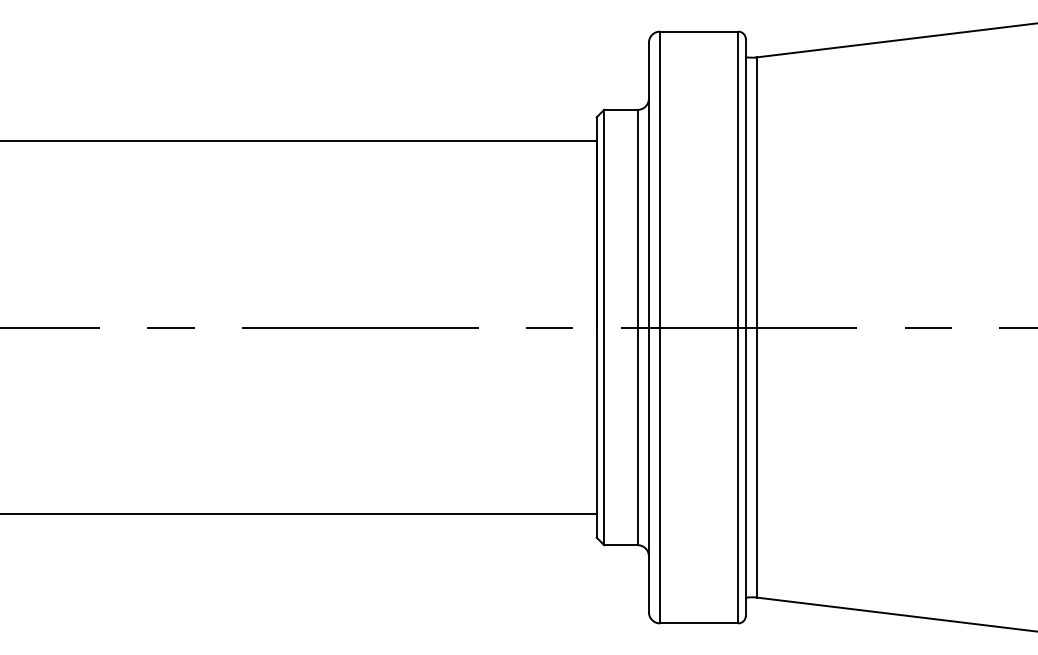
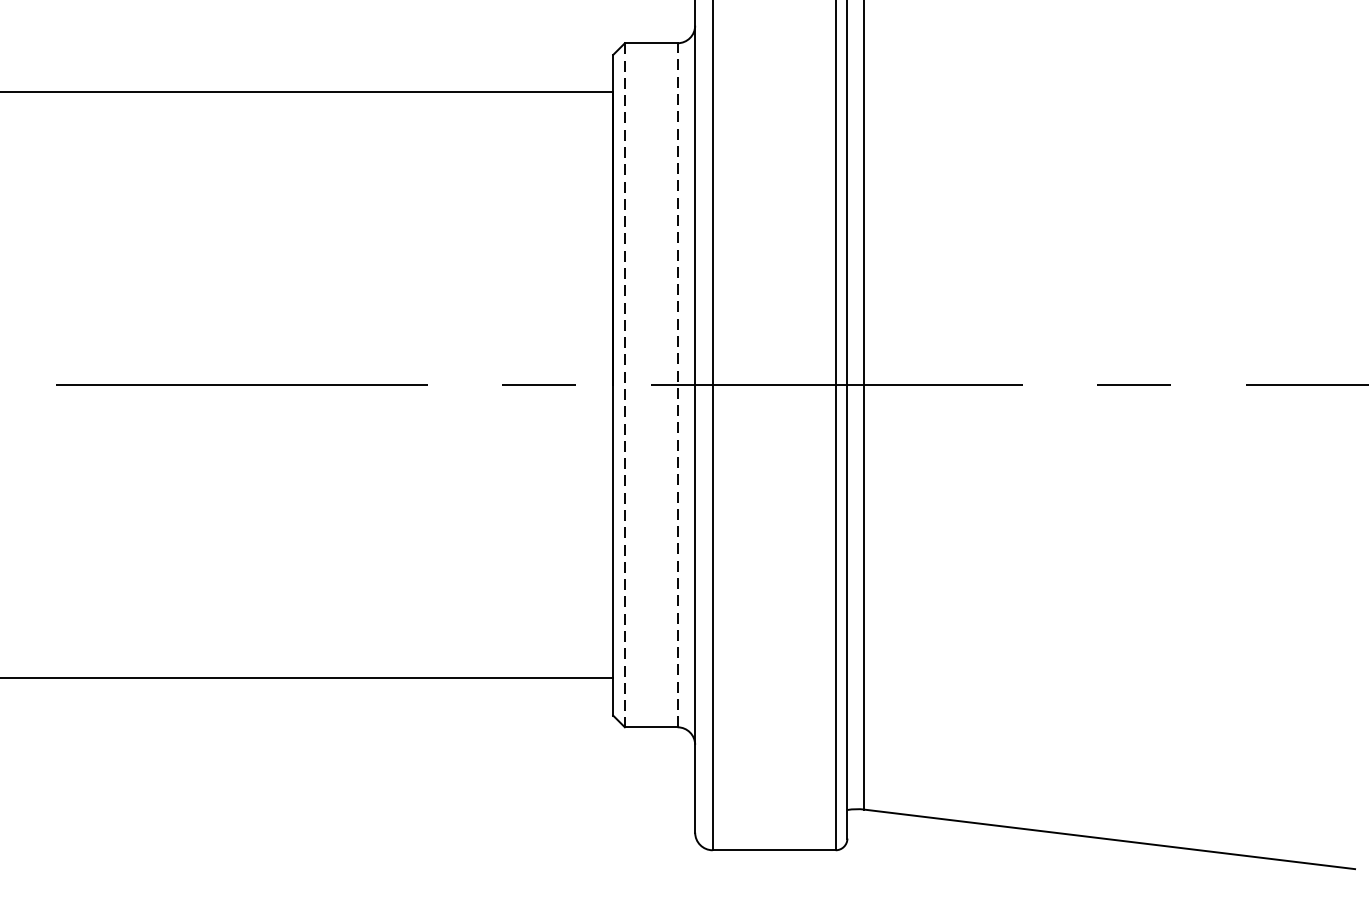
line: (604, 327) -> (625, 385), solid -> dashed
line: (637, 327) -> (677, 385), solid -> dashed

